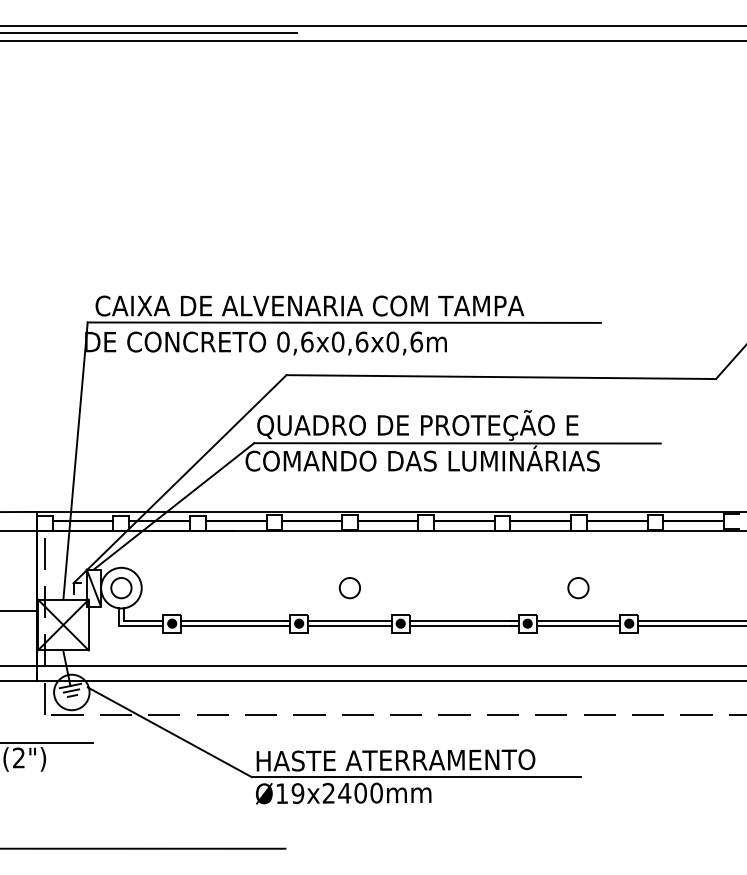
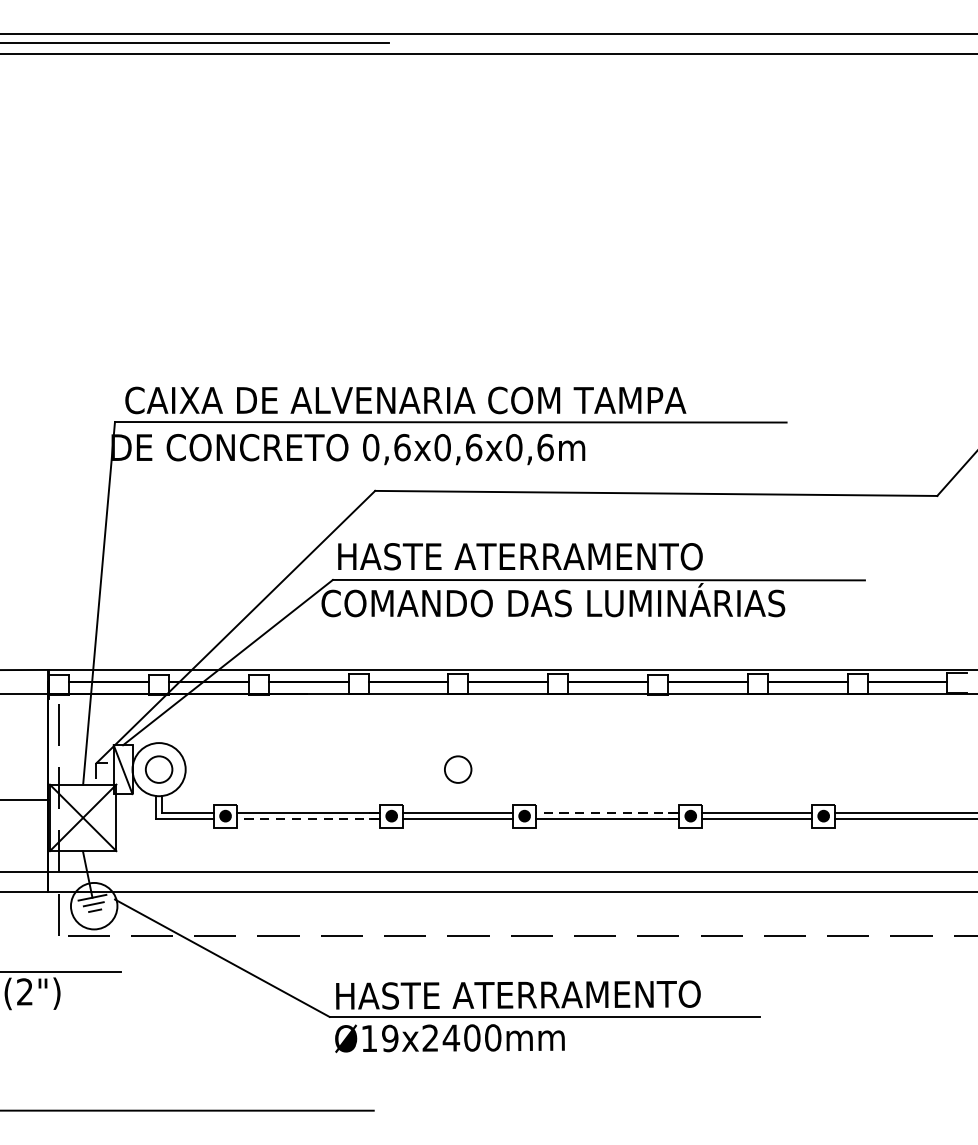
text: (417, 425) -> (546, 556), QUADRO DE PROTEÇÃO E -> HASTE ATERRAMENTO
circle: (578, 588) -> (757, 770), removed
line: (464, 621) -> (608, 813), solid -> dashed
line: (235, 626) -> (308, 819), solid -> dashed

